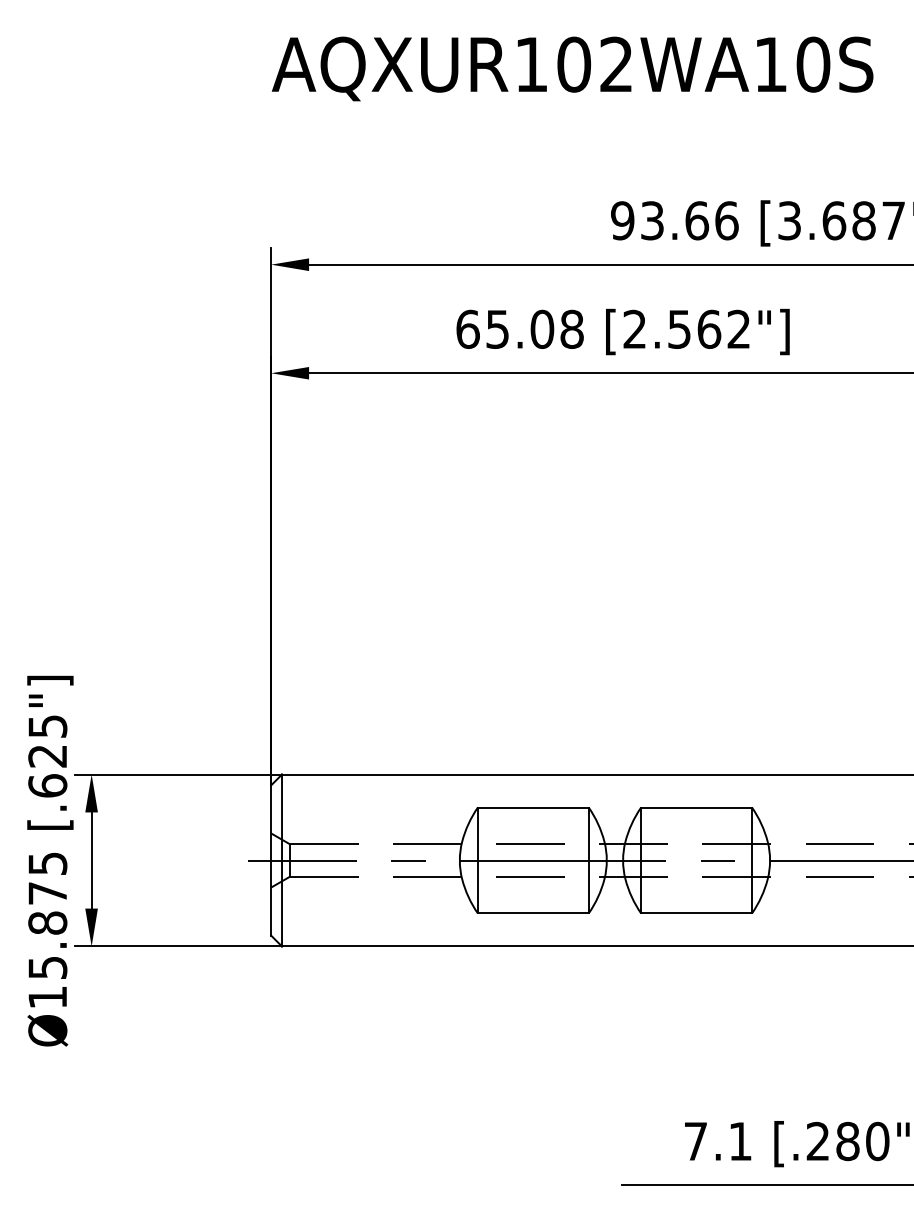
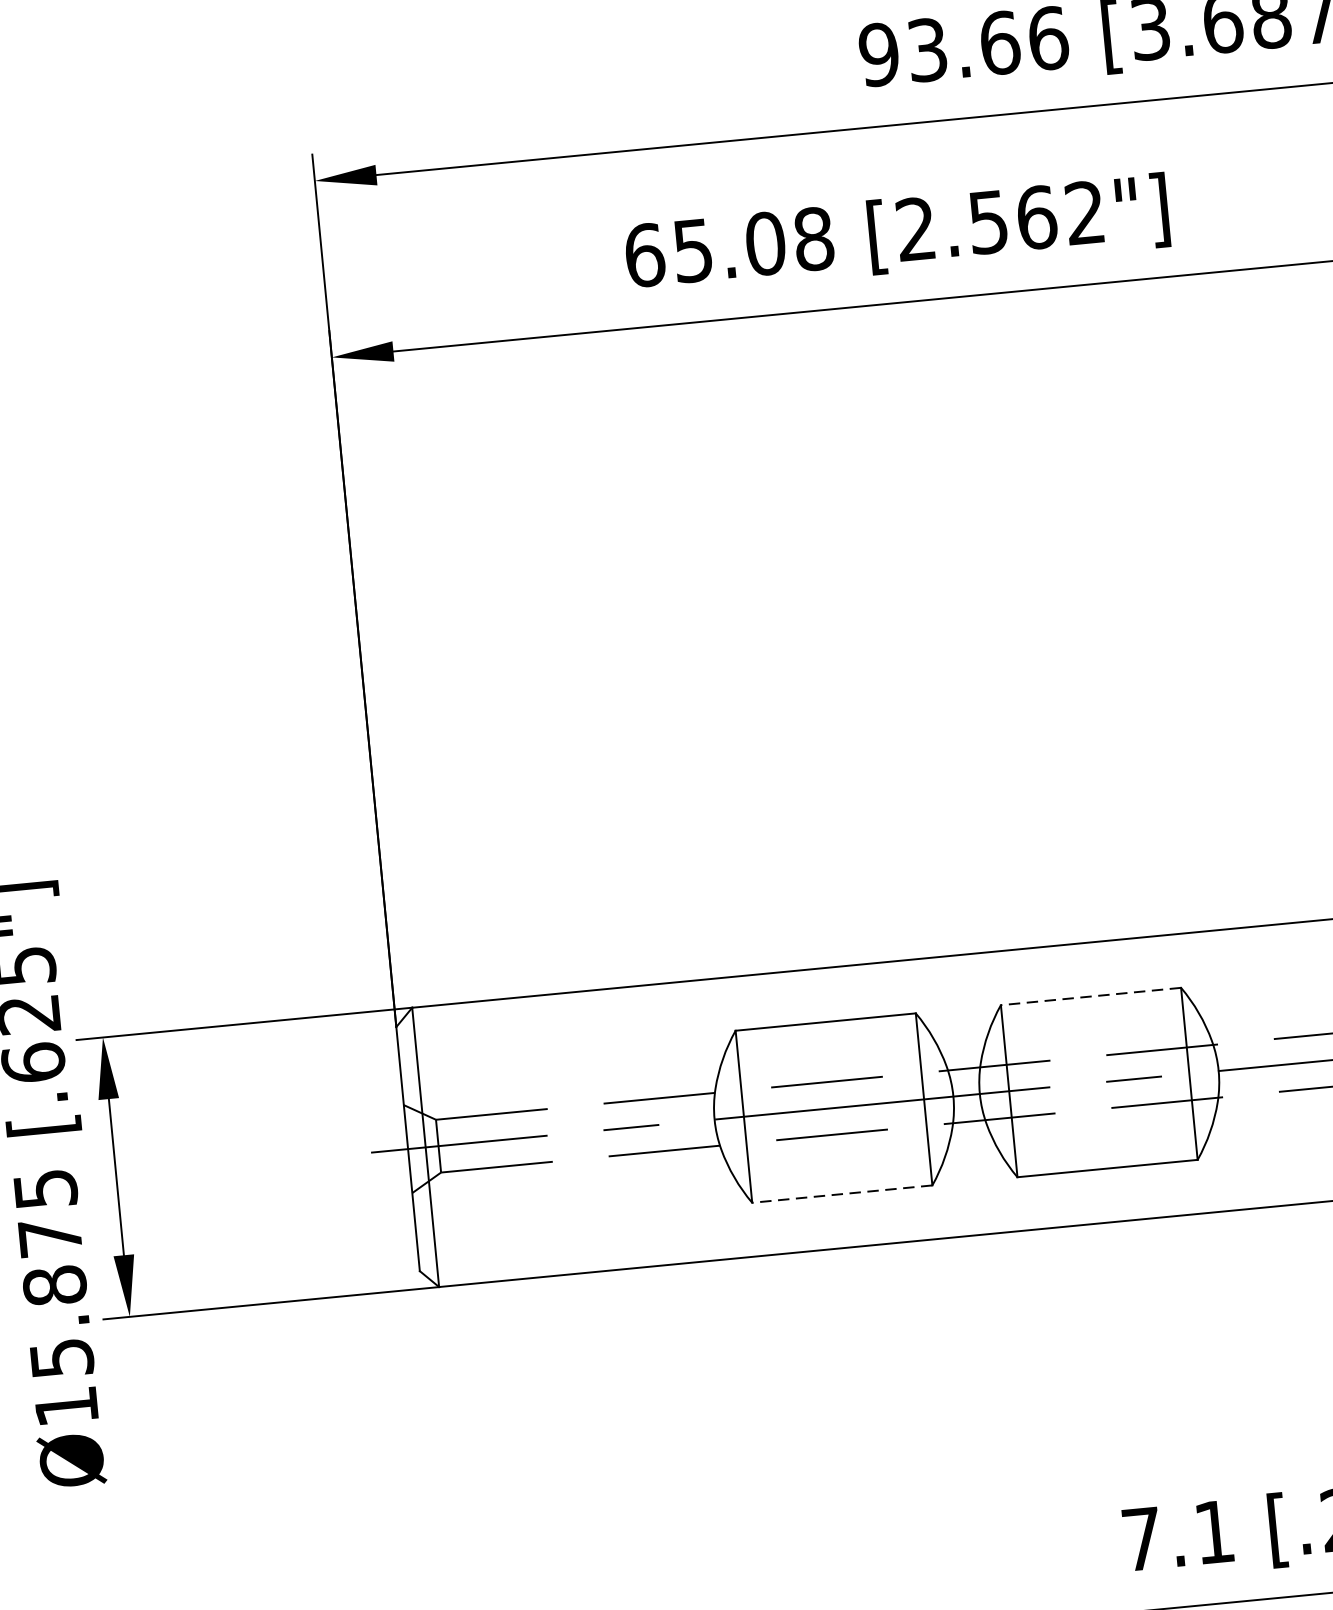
line: (696, 807) -> (1090, 996), solid -> dashed
line: (532, 913) -> (840, 1194), solid -> dashed

